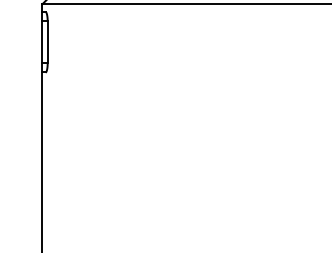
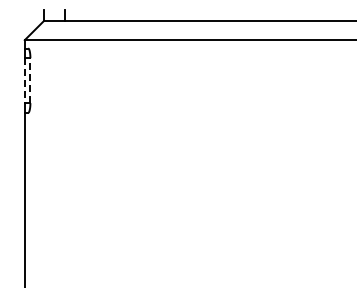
line: (47, 42) -> (30, 80), solid -> dashed
line: (42, 43) -> (24, 81), solid -> dashed

